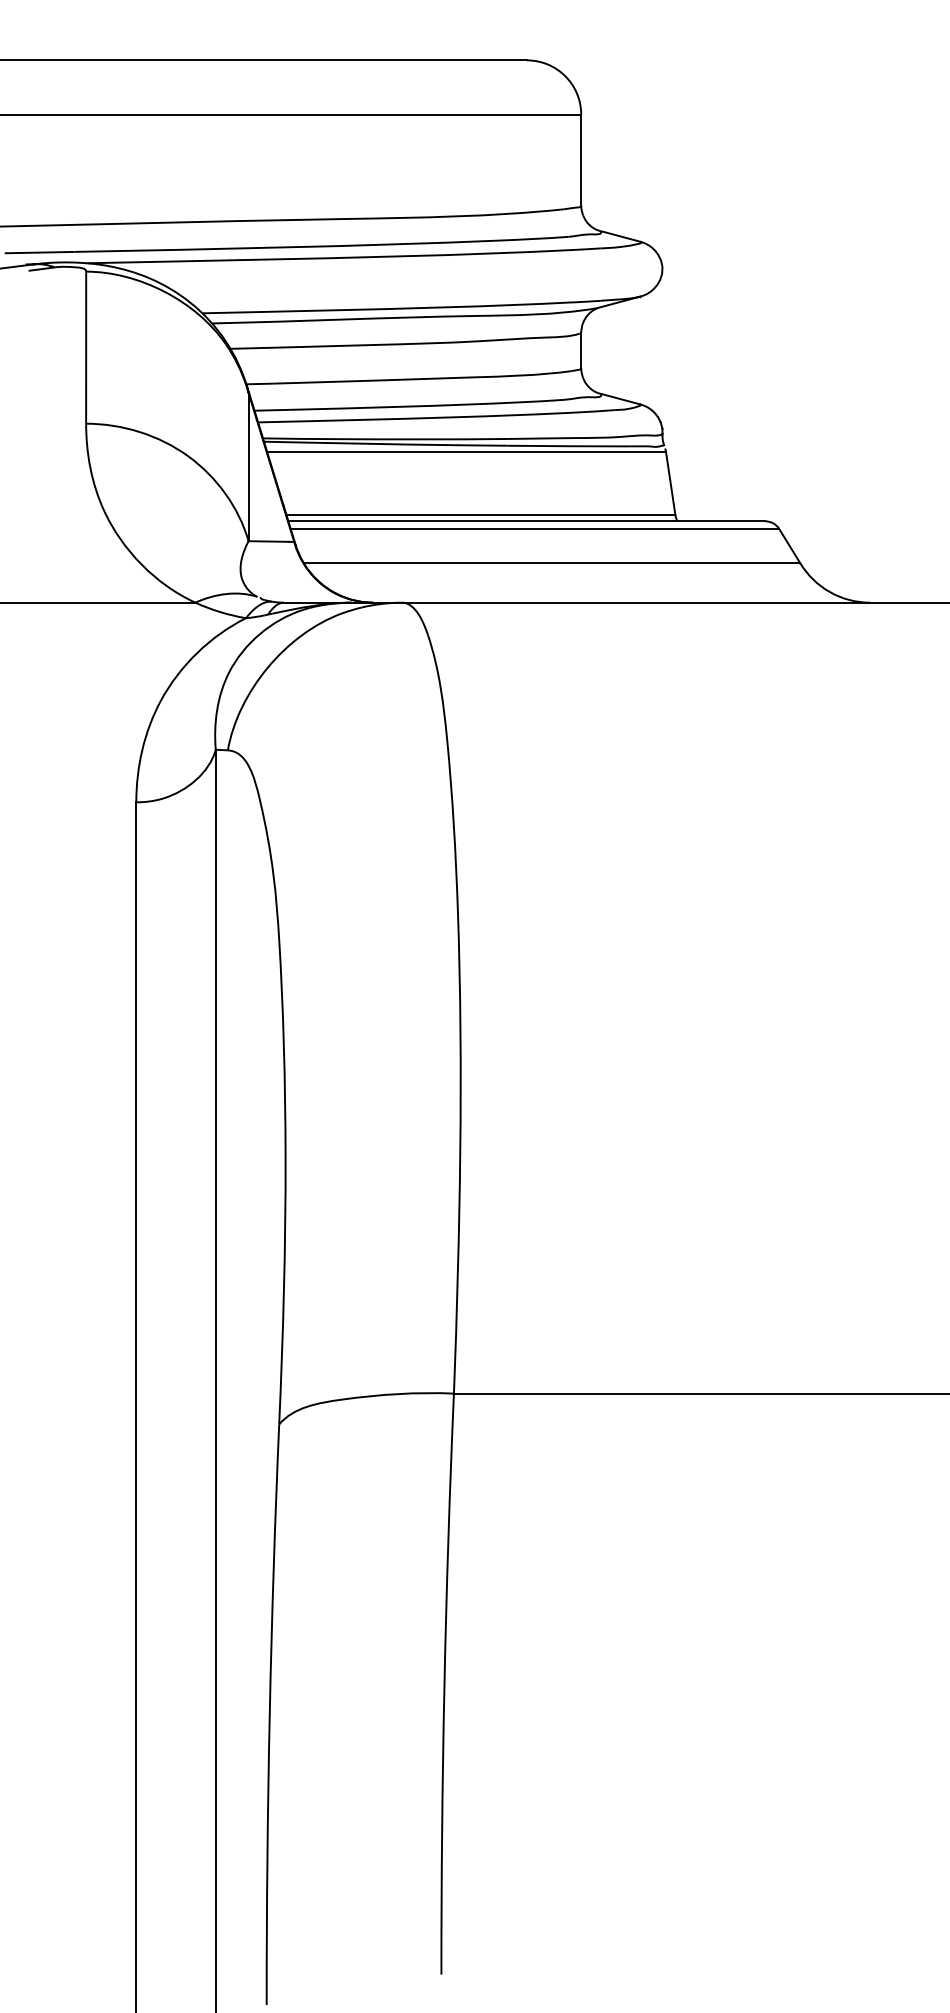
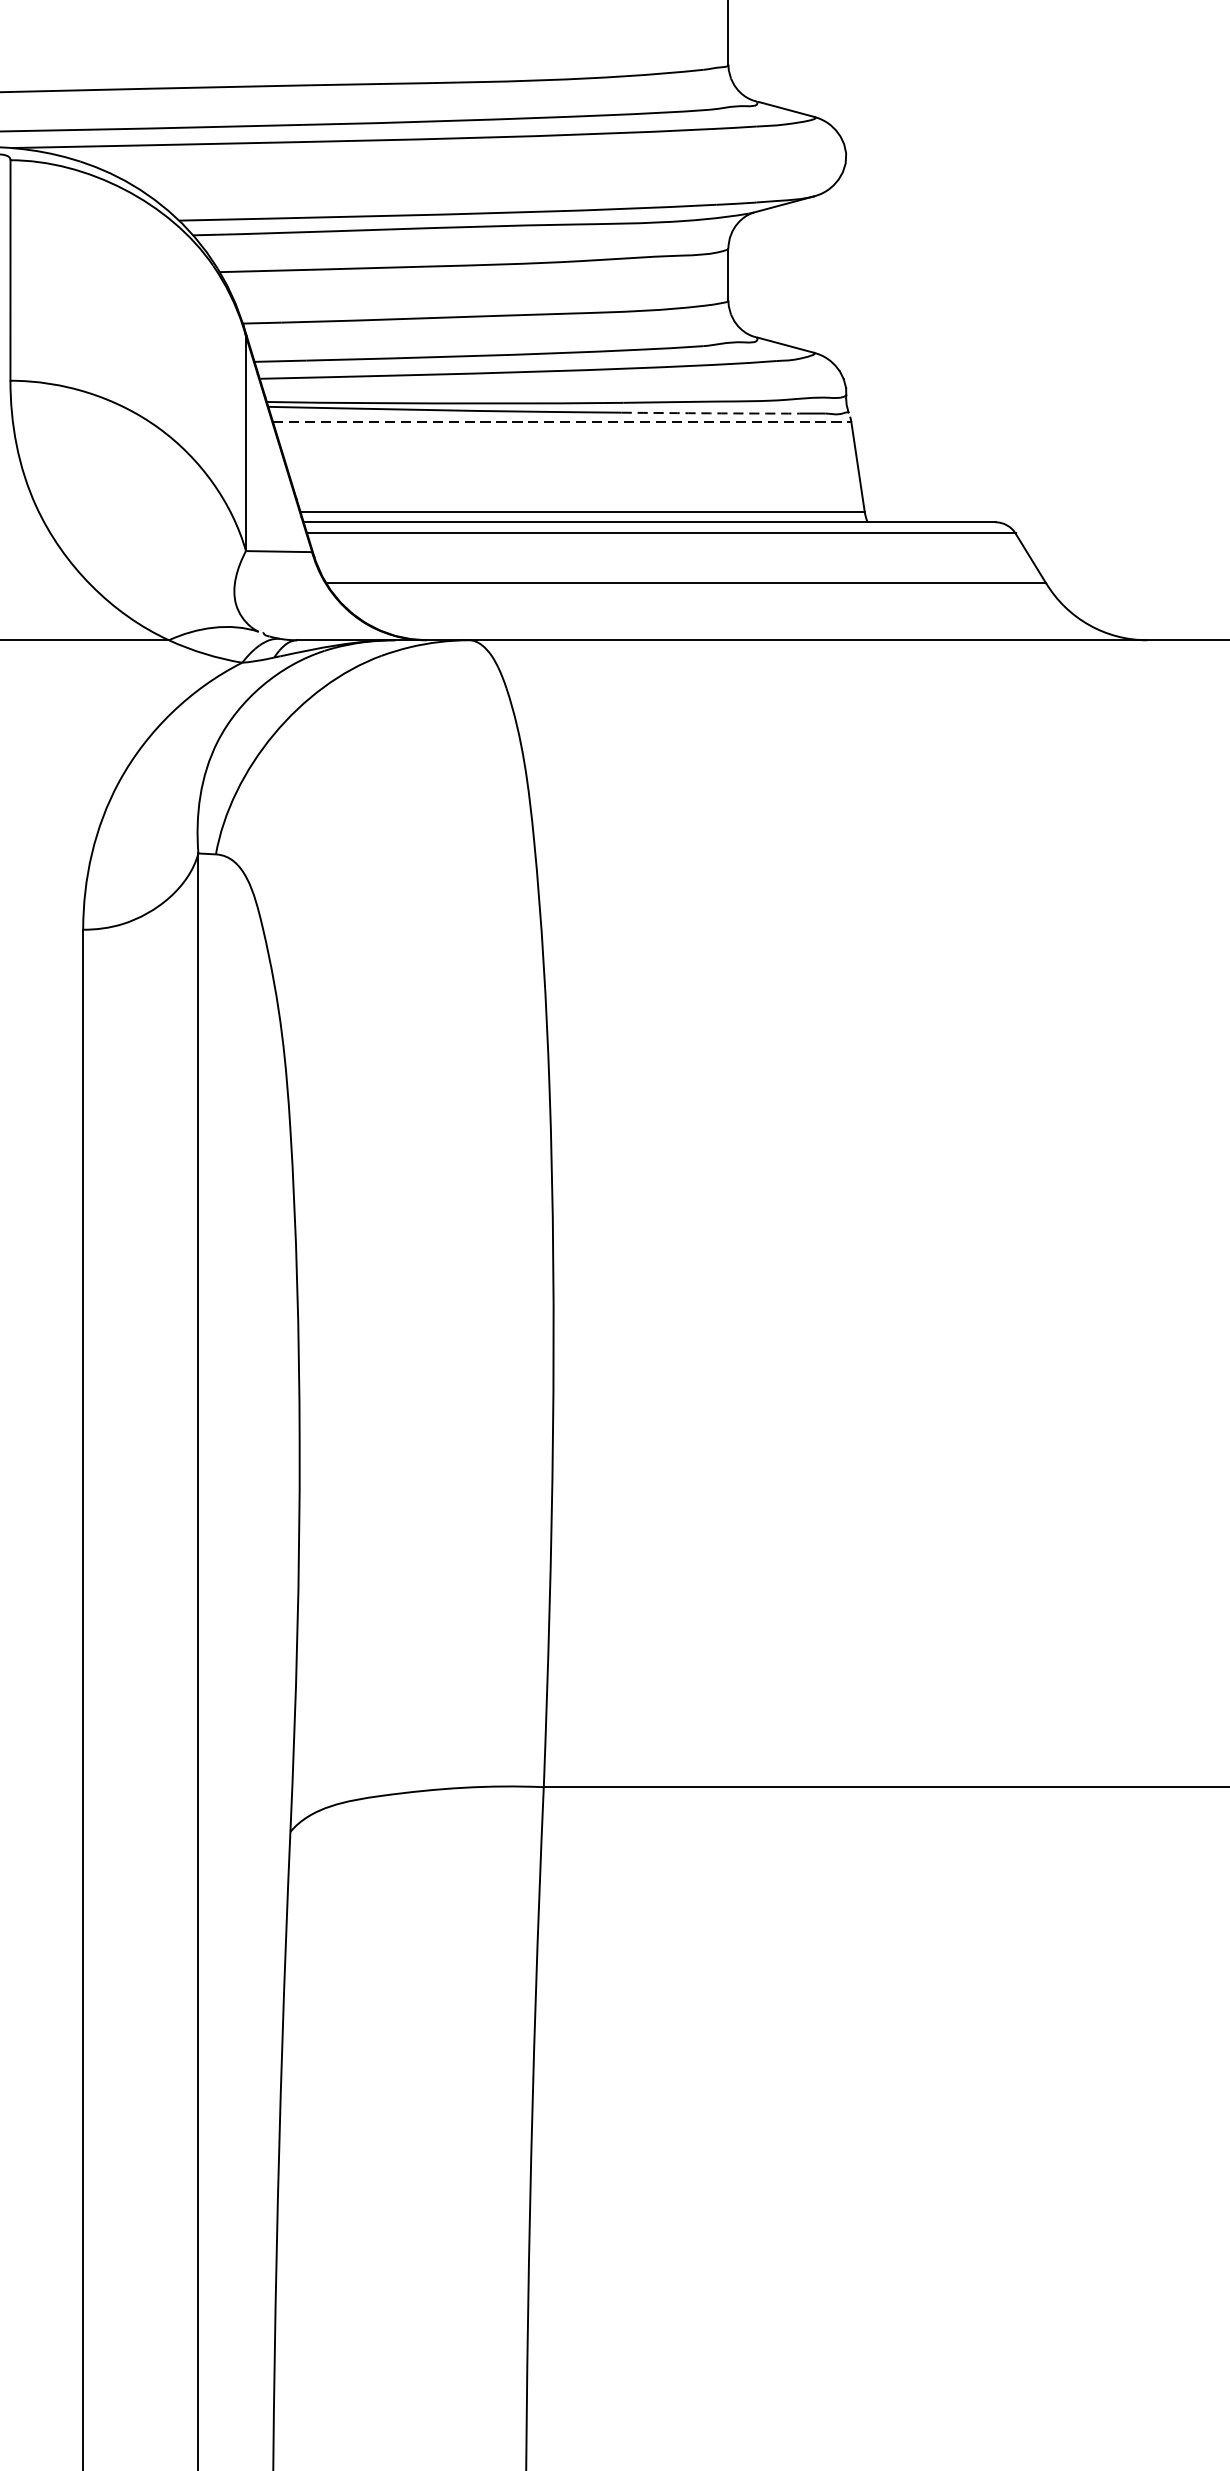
arc: (568, 446) -> (709, 413), solid -> dashed
line: (467, 452) -> (563, 422), solid -> dashed

